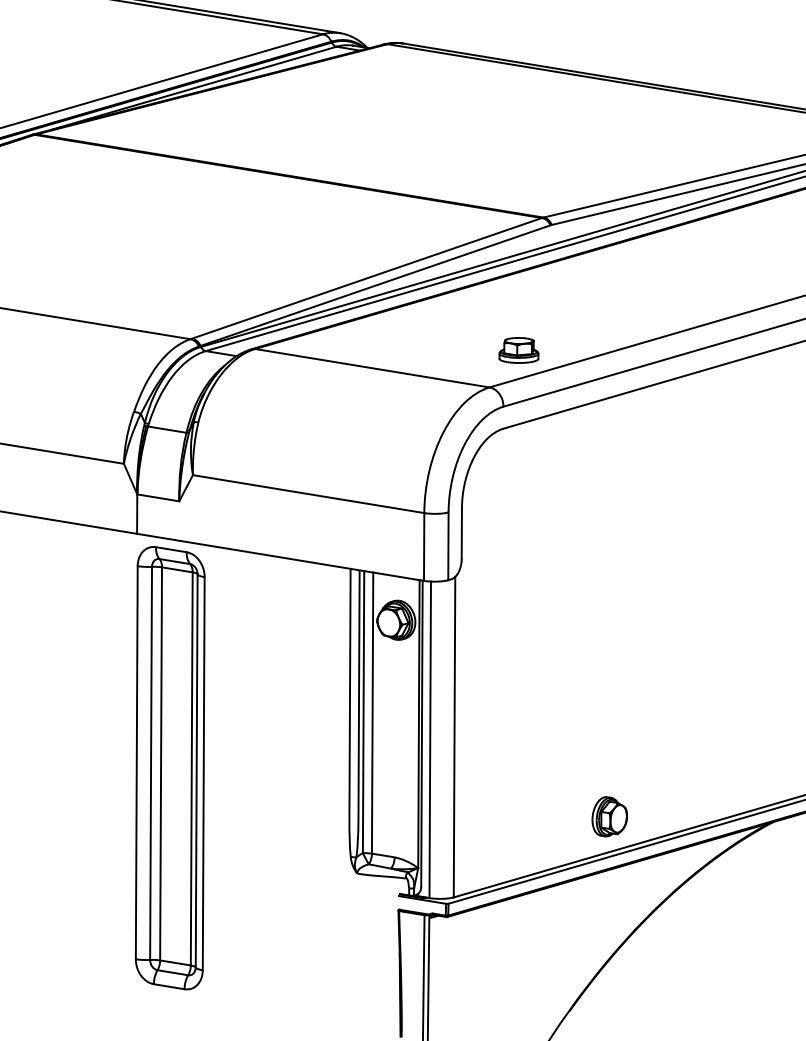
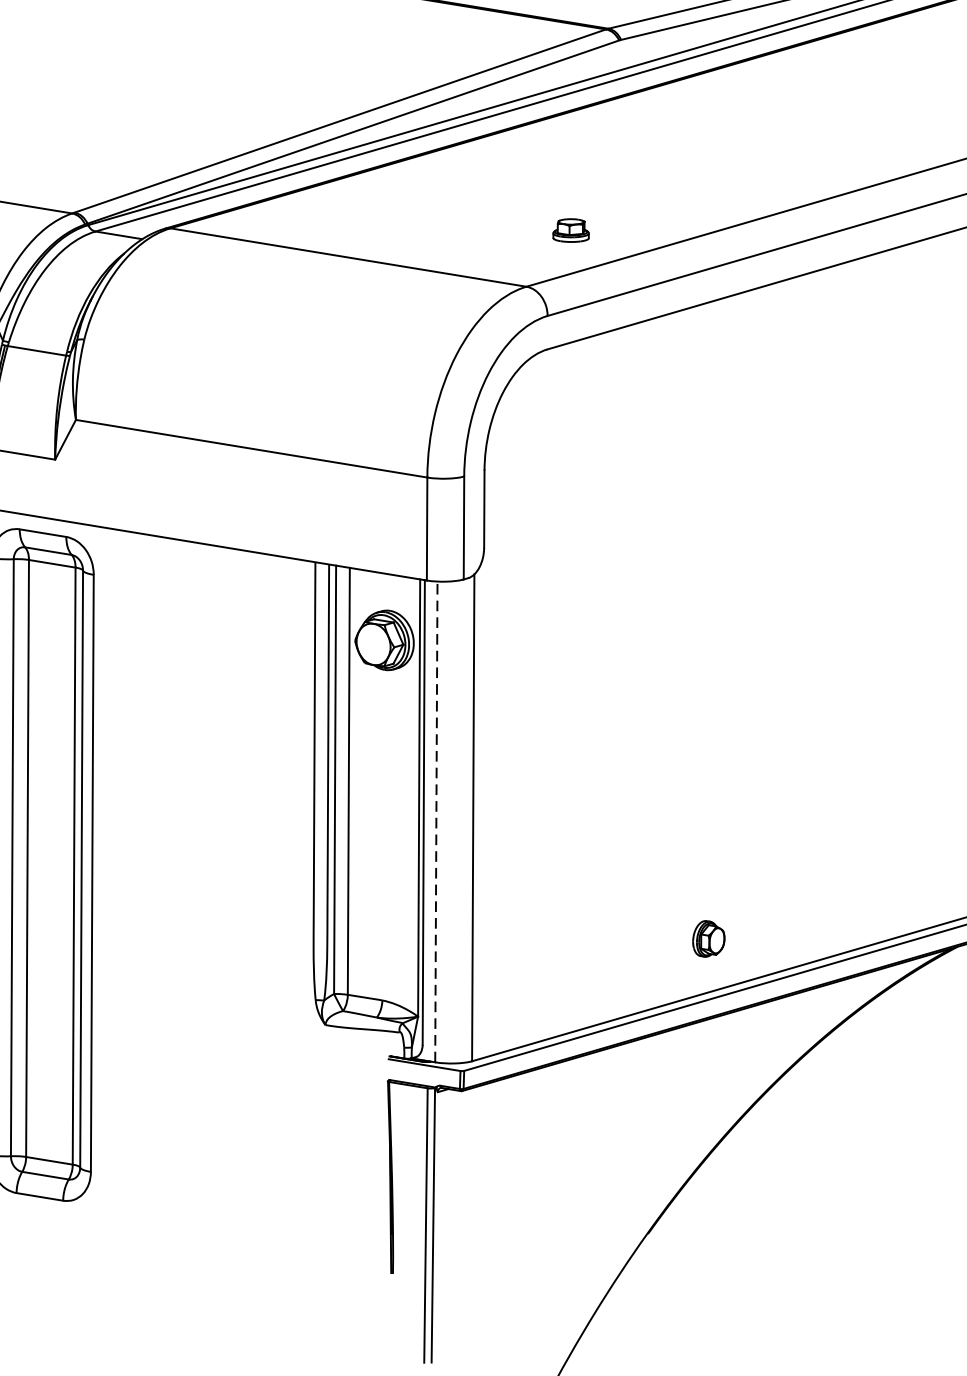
part: (518, 350) -> (570, 230), size x0.6
line: (430, 739) -> (436, 821), solid -> dashed
part: (609, 816) -> (708, 938), size x0.6

